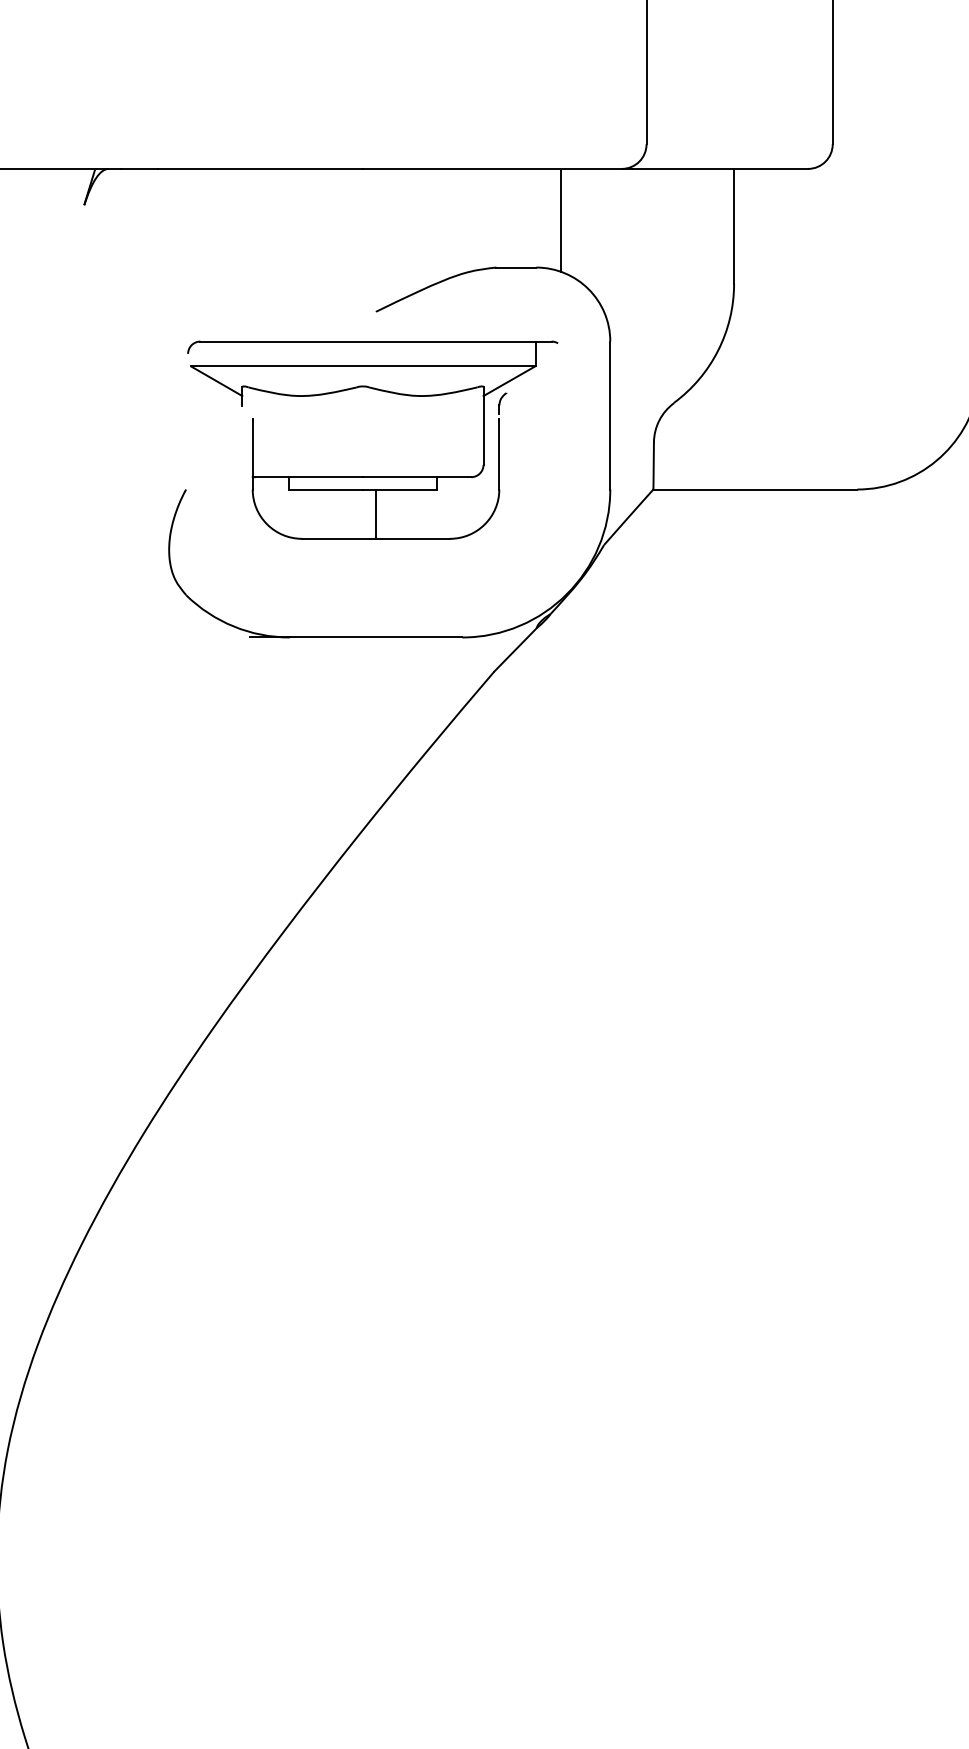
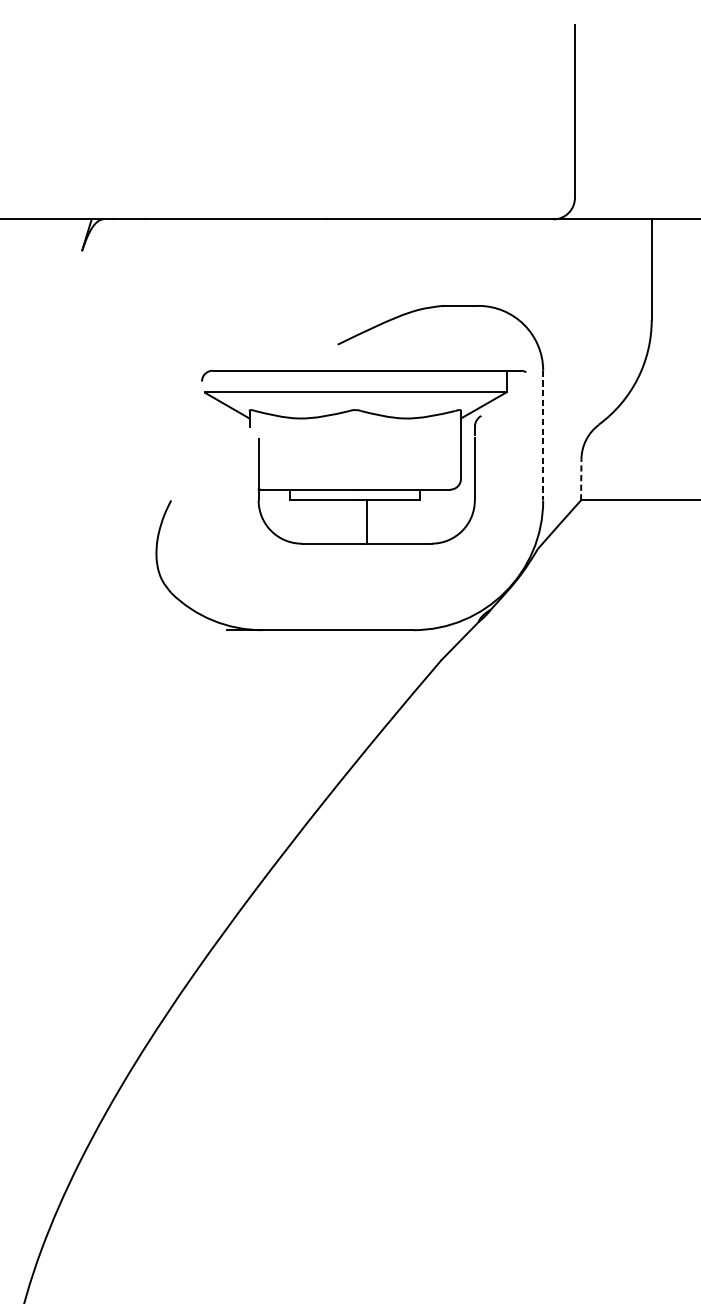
line: (560, 219) -> (499, 263), removed
line: (610, 415) -> (543, 435), solid -> dashed
line: (653, 465) -> (581, 479), solid -> dashed
part: (372, 476) -> (363, 489), moved

